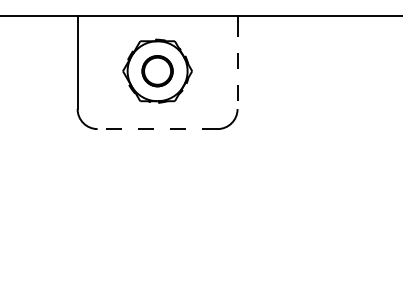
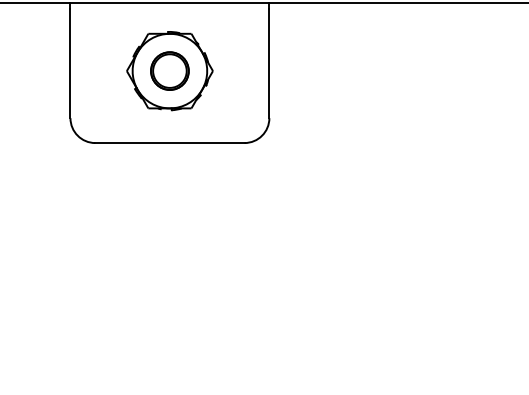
line: (237, 65) -> (269, 63), dashed -> solid
line: (157, 129) -> (169, 143), dashed -> solid

